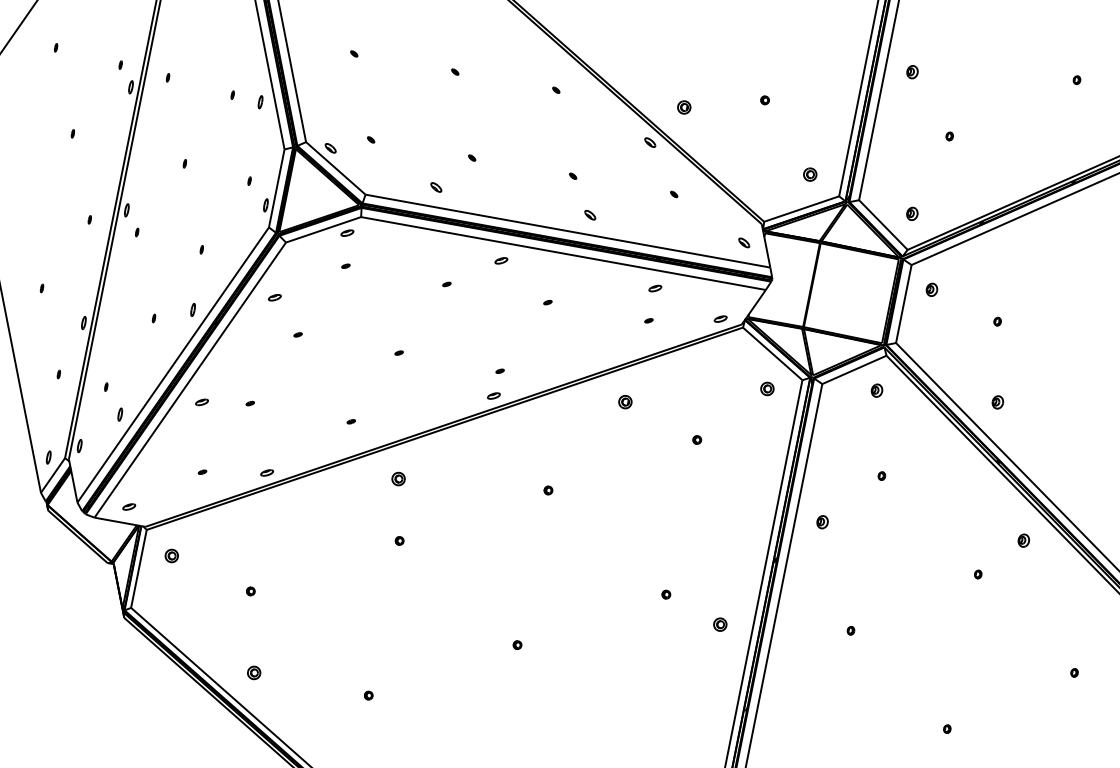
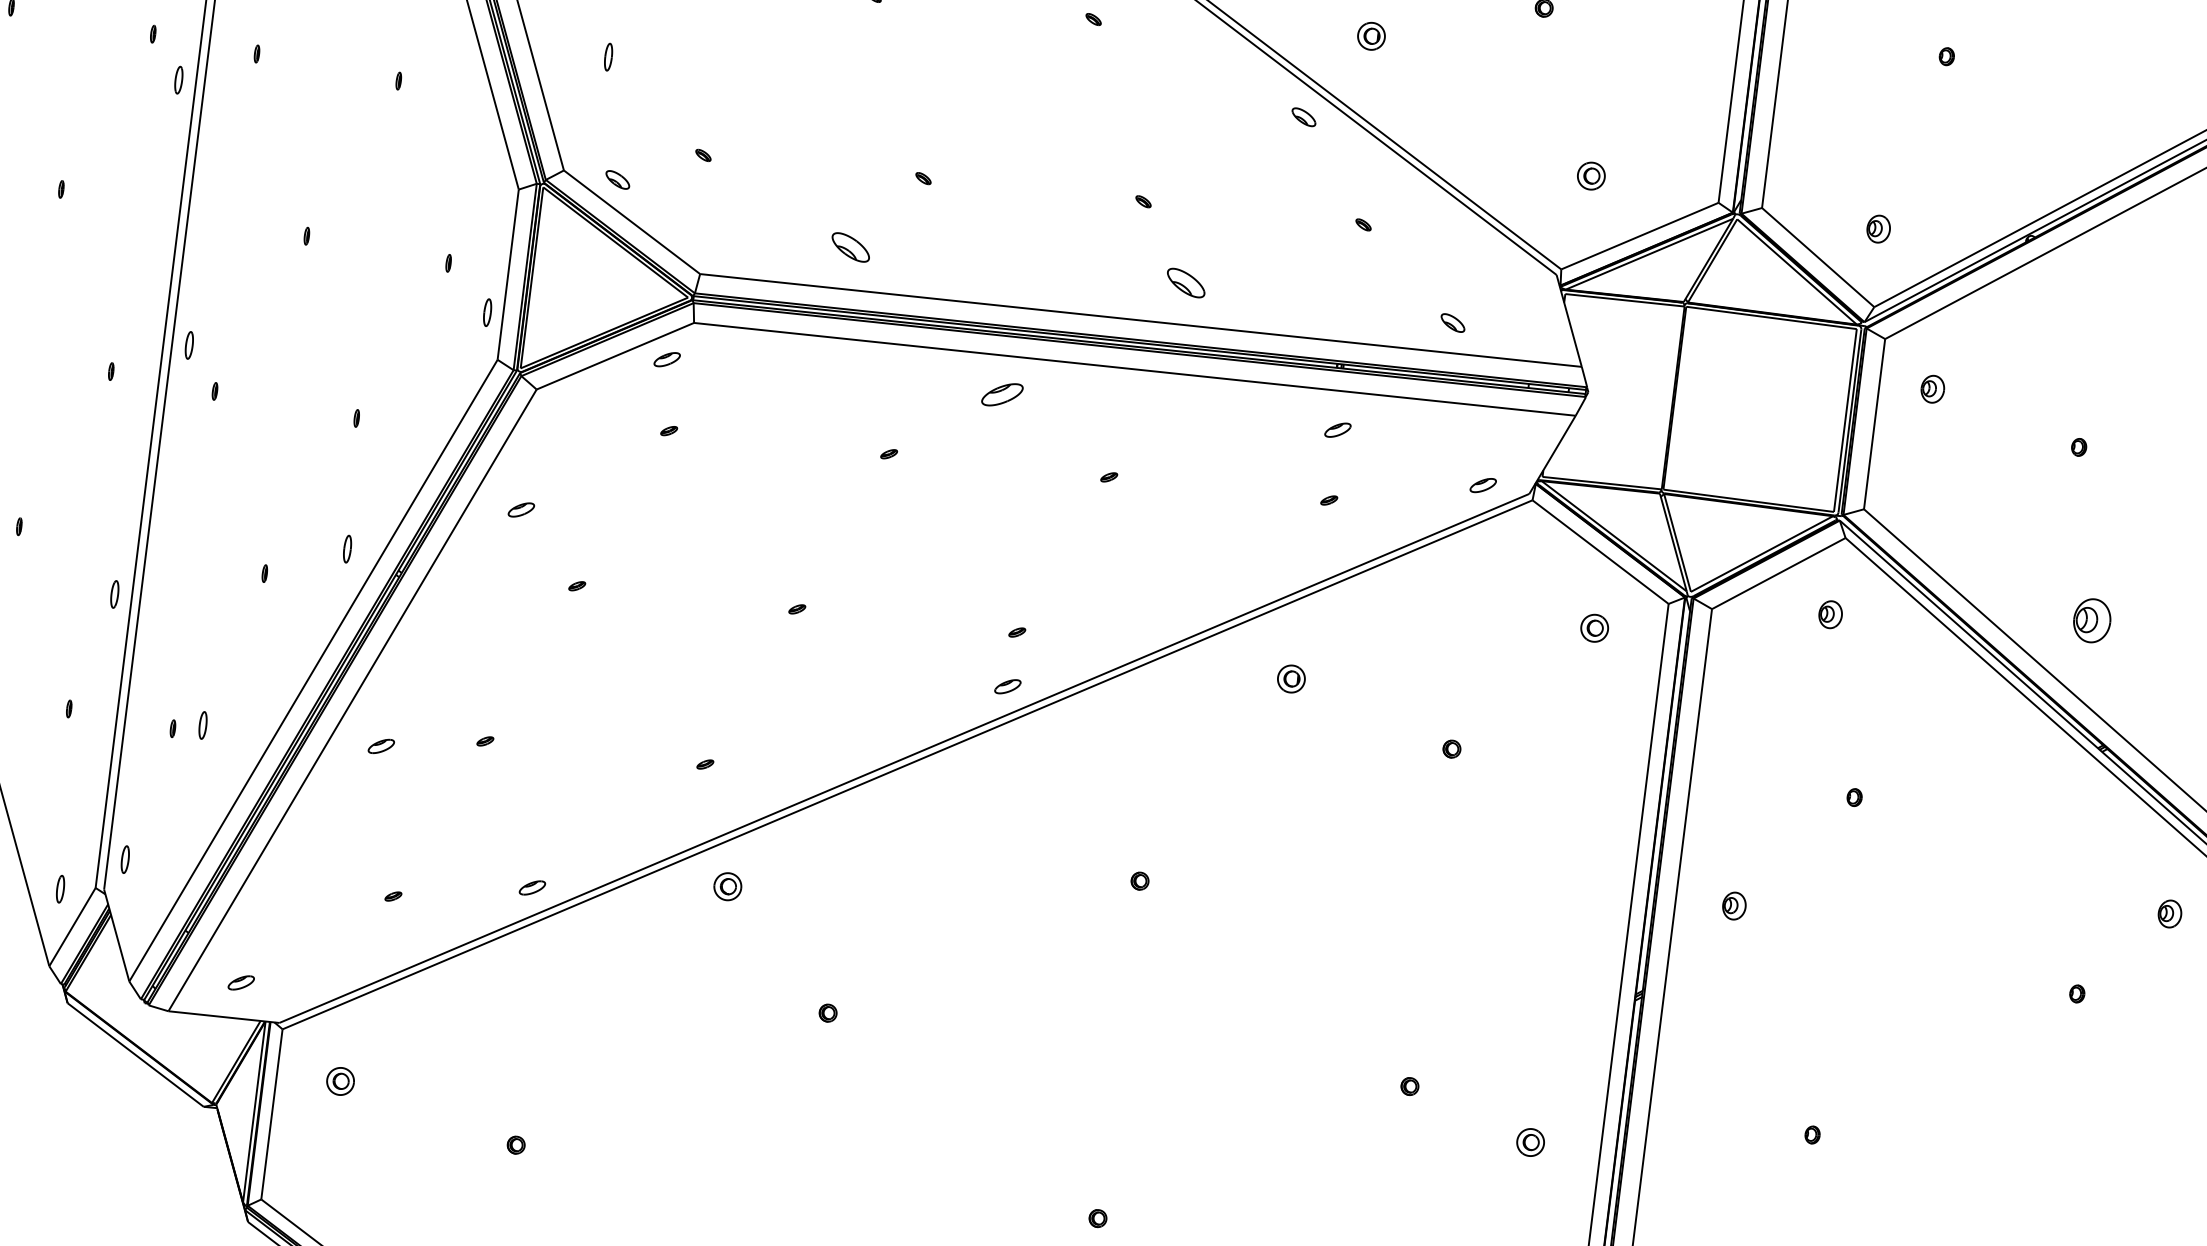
part: (260, 102) -> (608, 57), moved
part: (810, 174) -> (1591, 175), moved
part: (436, 187) -> (851, 247), size x1.6
part: (590, 214) -> (1186, 281), size x1.6
part: (744, 242) -> (1453, 322), moved
part: (501, 260) -> (1002, 394), size x1.6
part: (997, 402) -> (2091, 621), size x1.6
part: (120, 414) -> (203, 725), moved
part: (398, 478) -> (727, 885), moved

